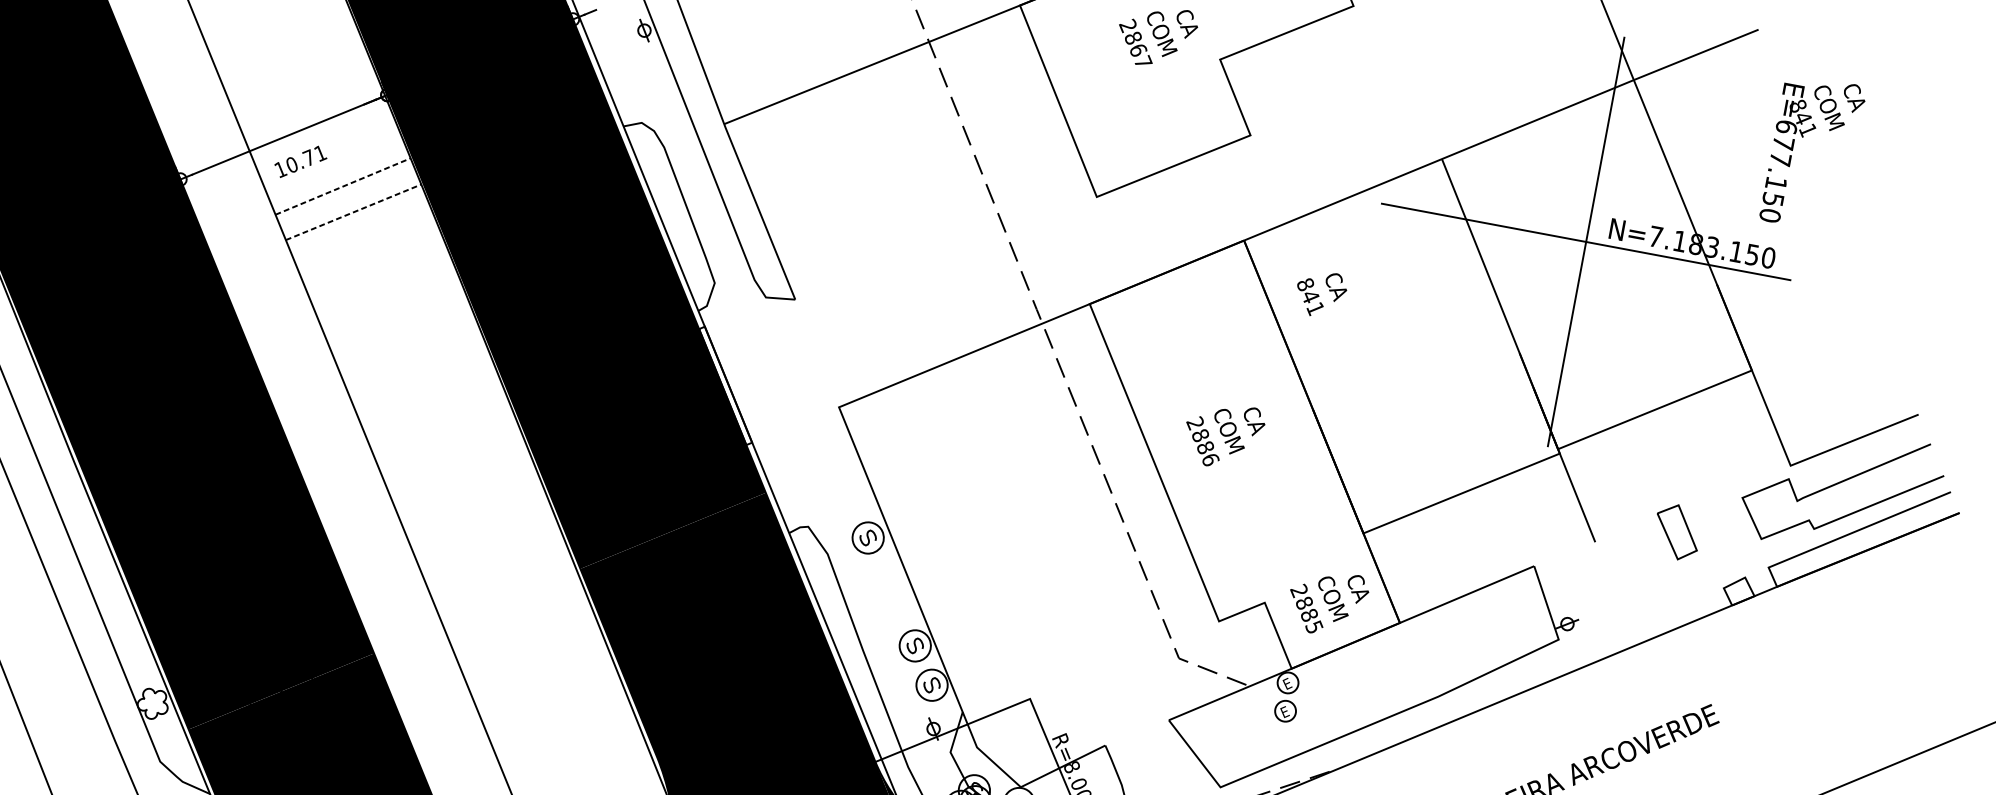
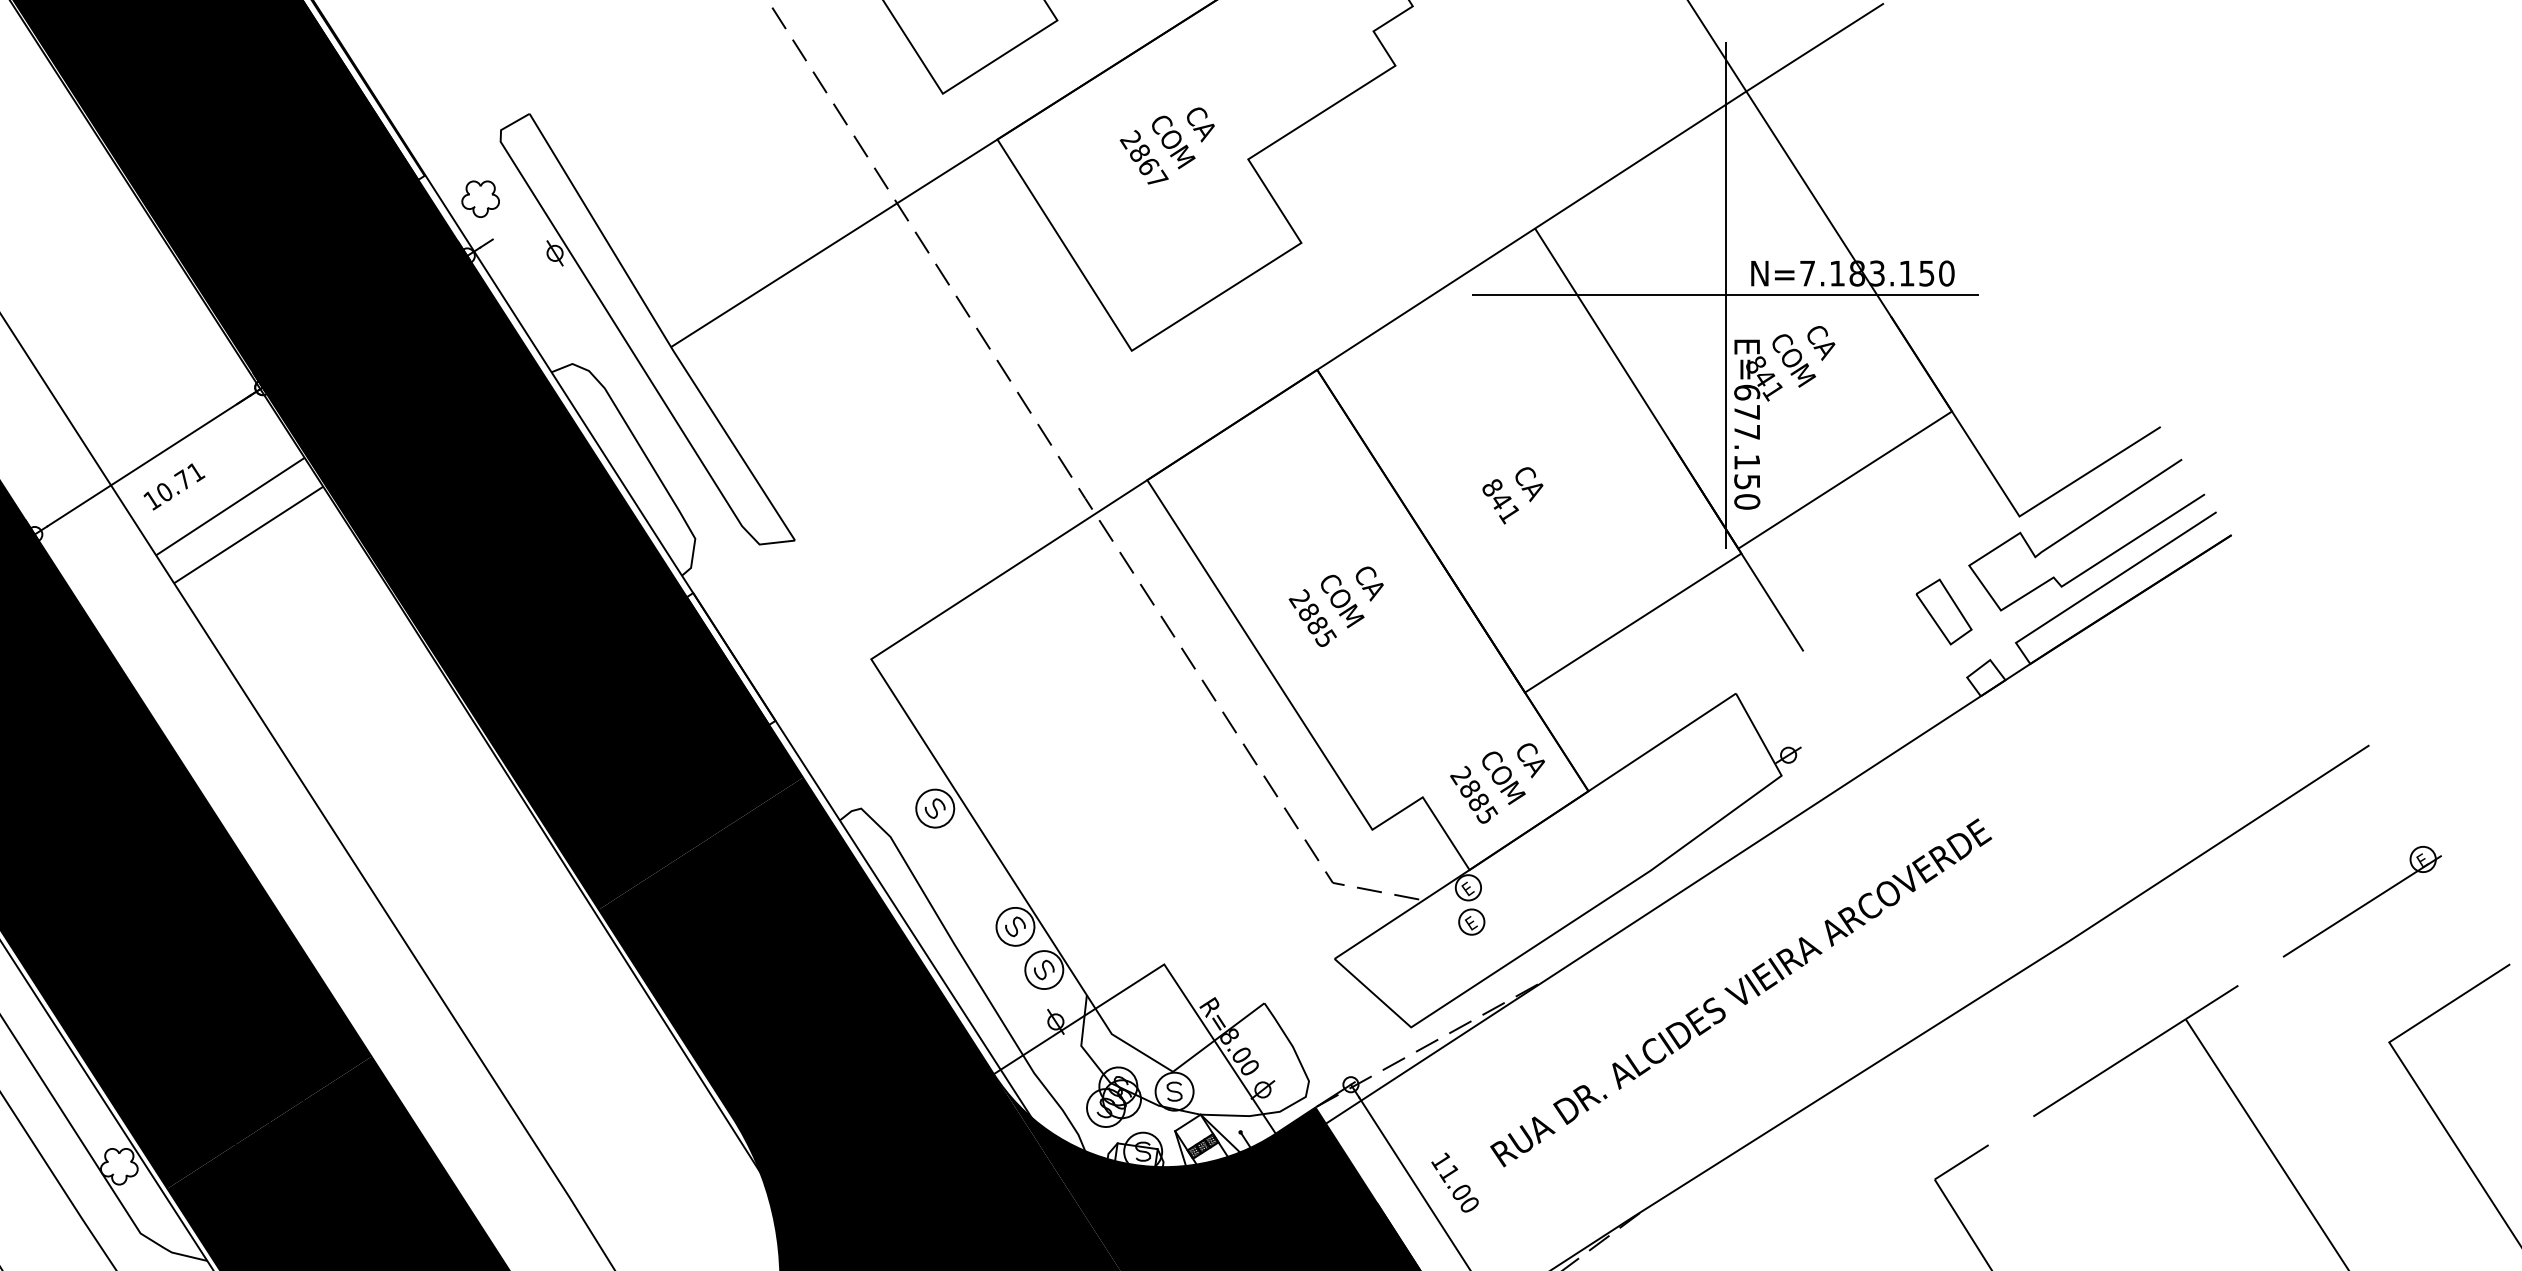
text: (1813, 153) -> (1784, 417), moved
line: (343, 186) -> (230, 506), dashed -> solid
line: (353, 212) -> (248, 535), dashed -> solid
text: (1320, 293) -> (1512, 495), moved
text: (1210, 459) -> (1326, 638), 2886 -> 2885
part: (1676, 531) -> (1943, 611), moved

